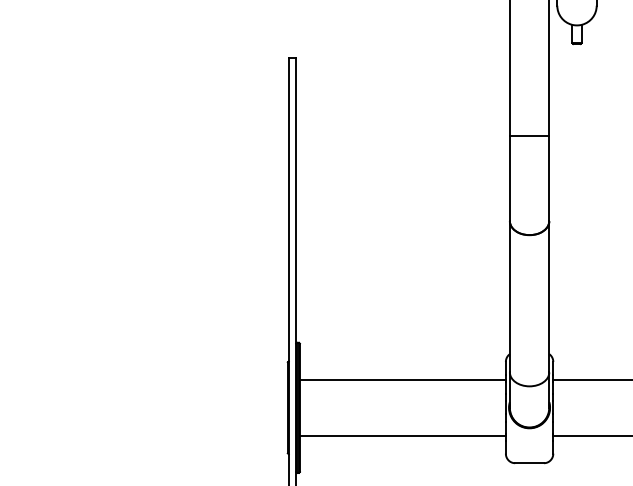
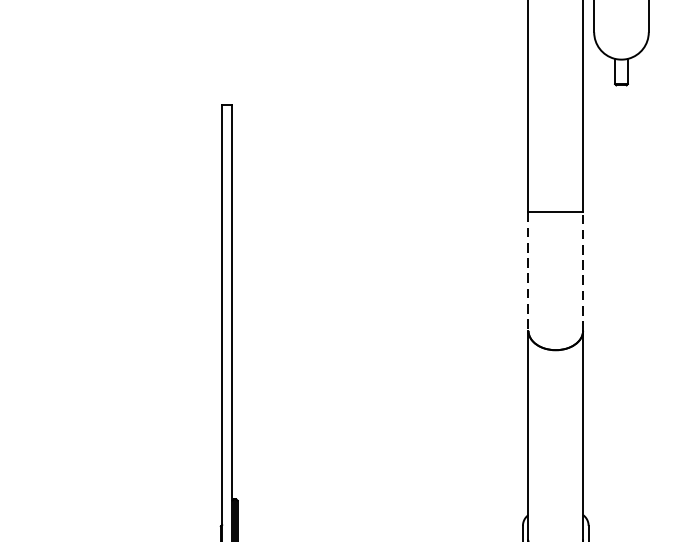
line: (509, 178) -> (527, 271), solid -> dashed
line: (549, 178) -> (583, 271), solid -> dashed

